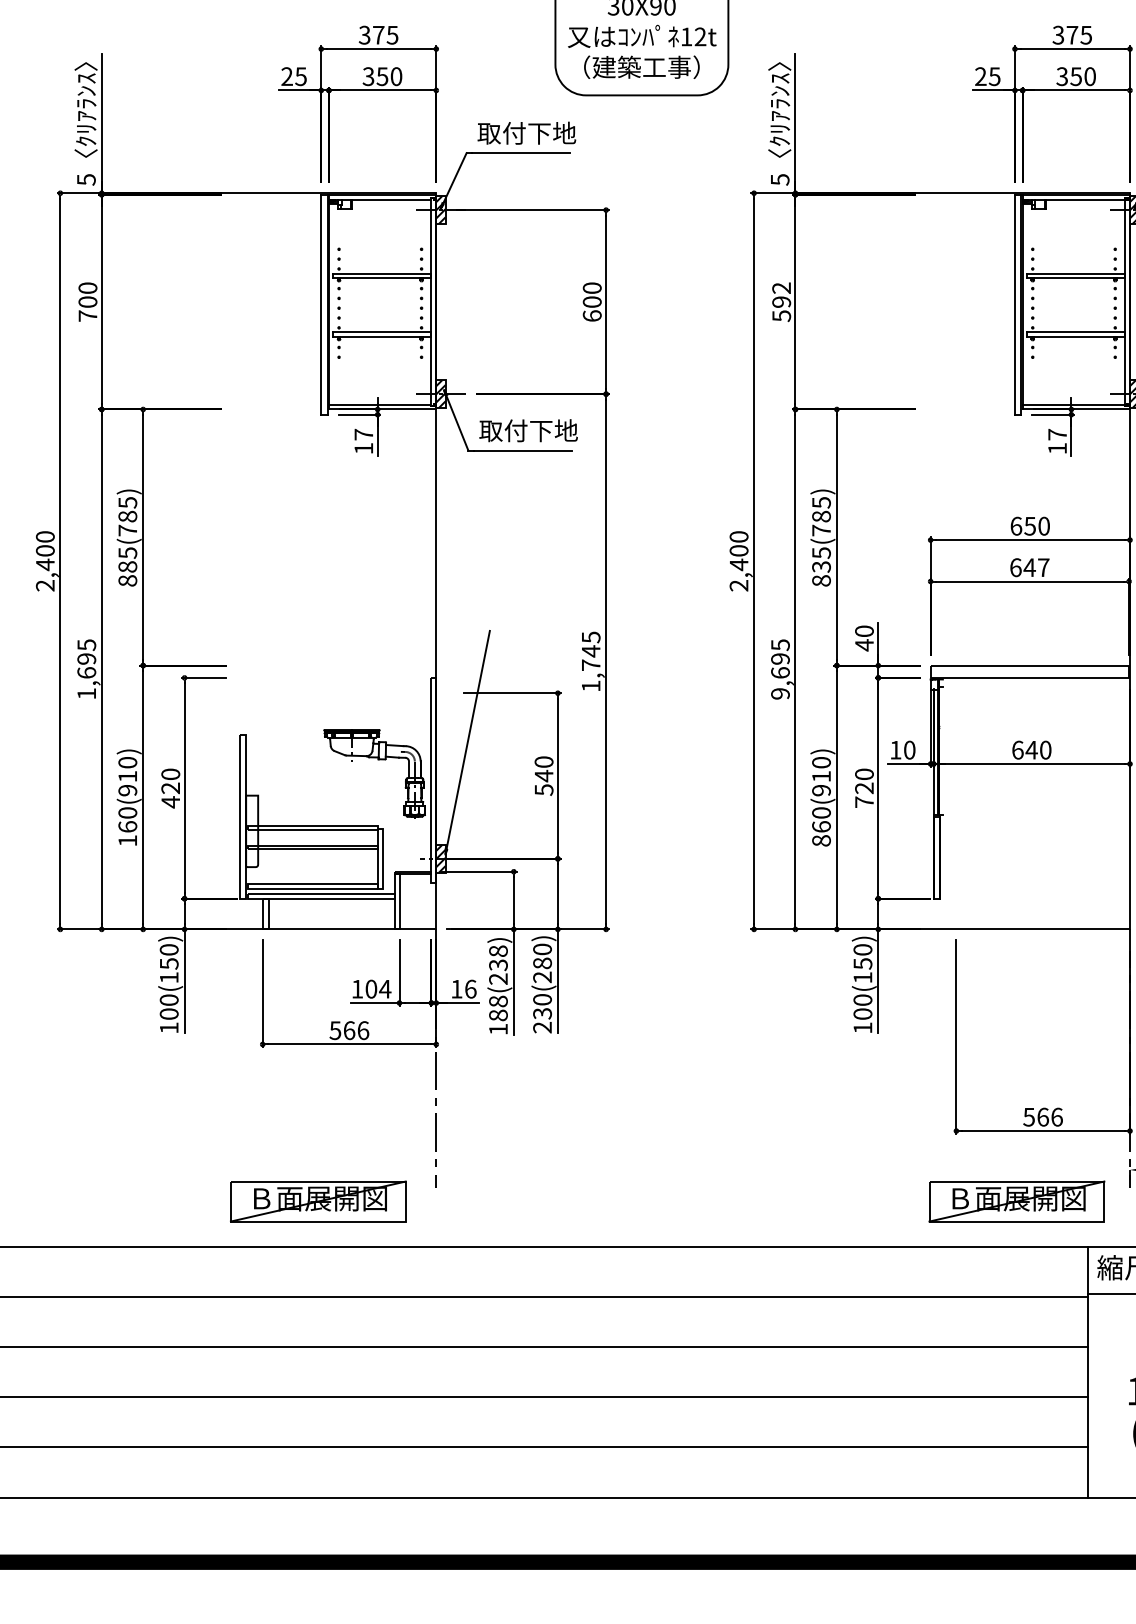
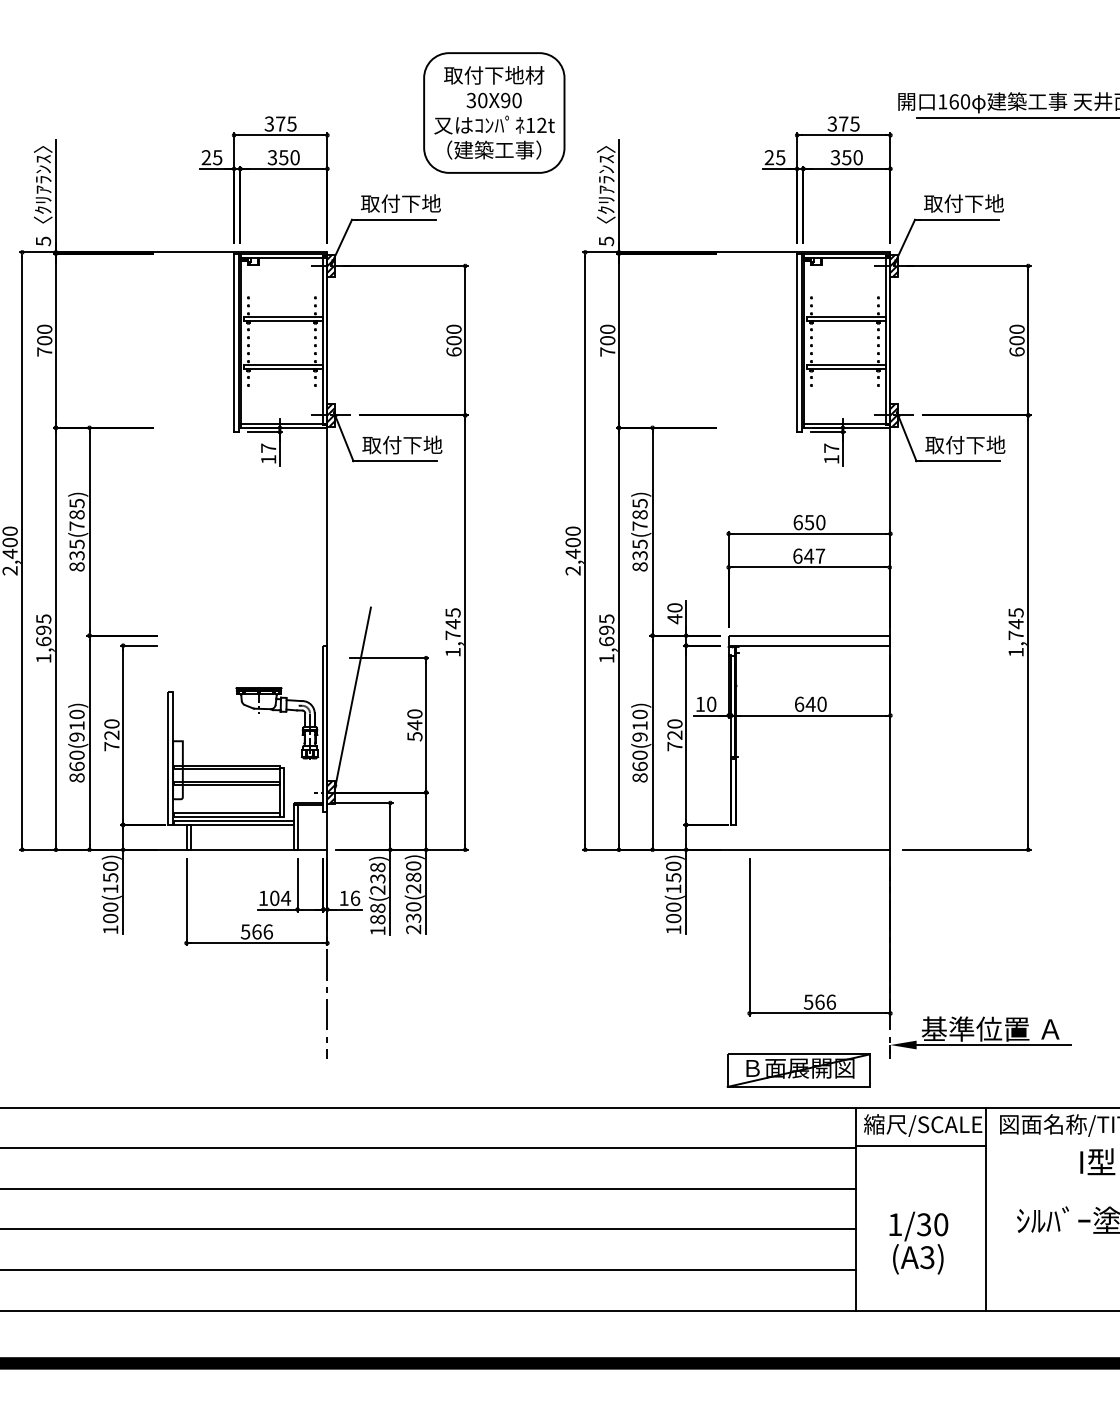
text: (781, 301) -> (607, 340), 592 -> 700
text: (127, 566) -> (76, 555), 885(785) -> 835(785)
text: (780, 693) -> (606, 658), 9,695 -> 1,695
text: (170, 802) -> (111, 746), 420 -> 720
text: (127, 840) -> (76, 777), 160(910) -> 860(910)
part: (318, 1201) -> (231, 1070), removed

